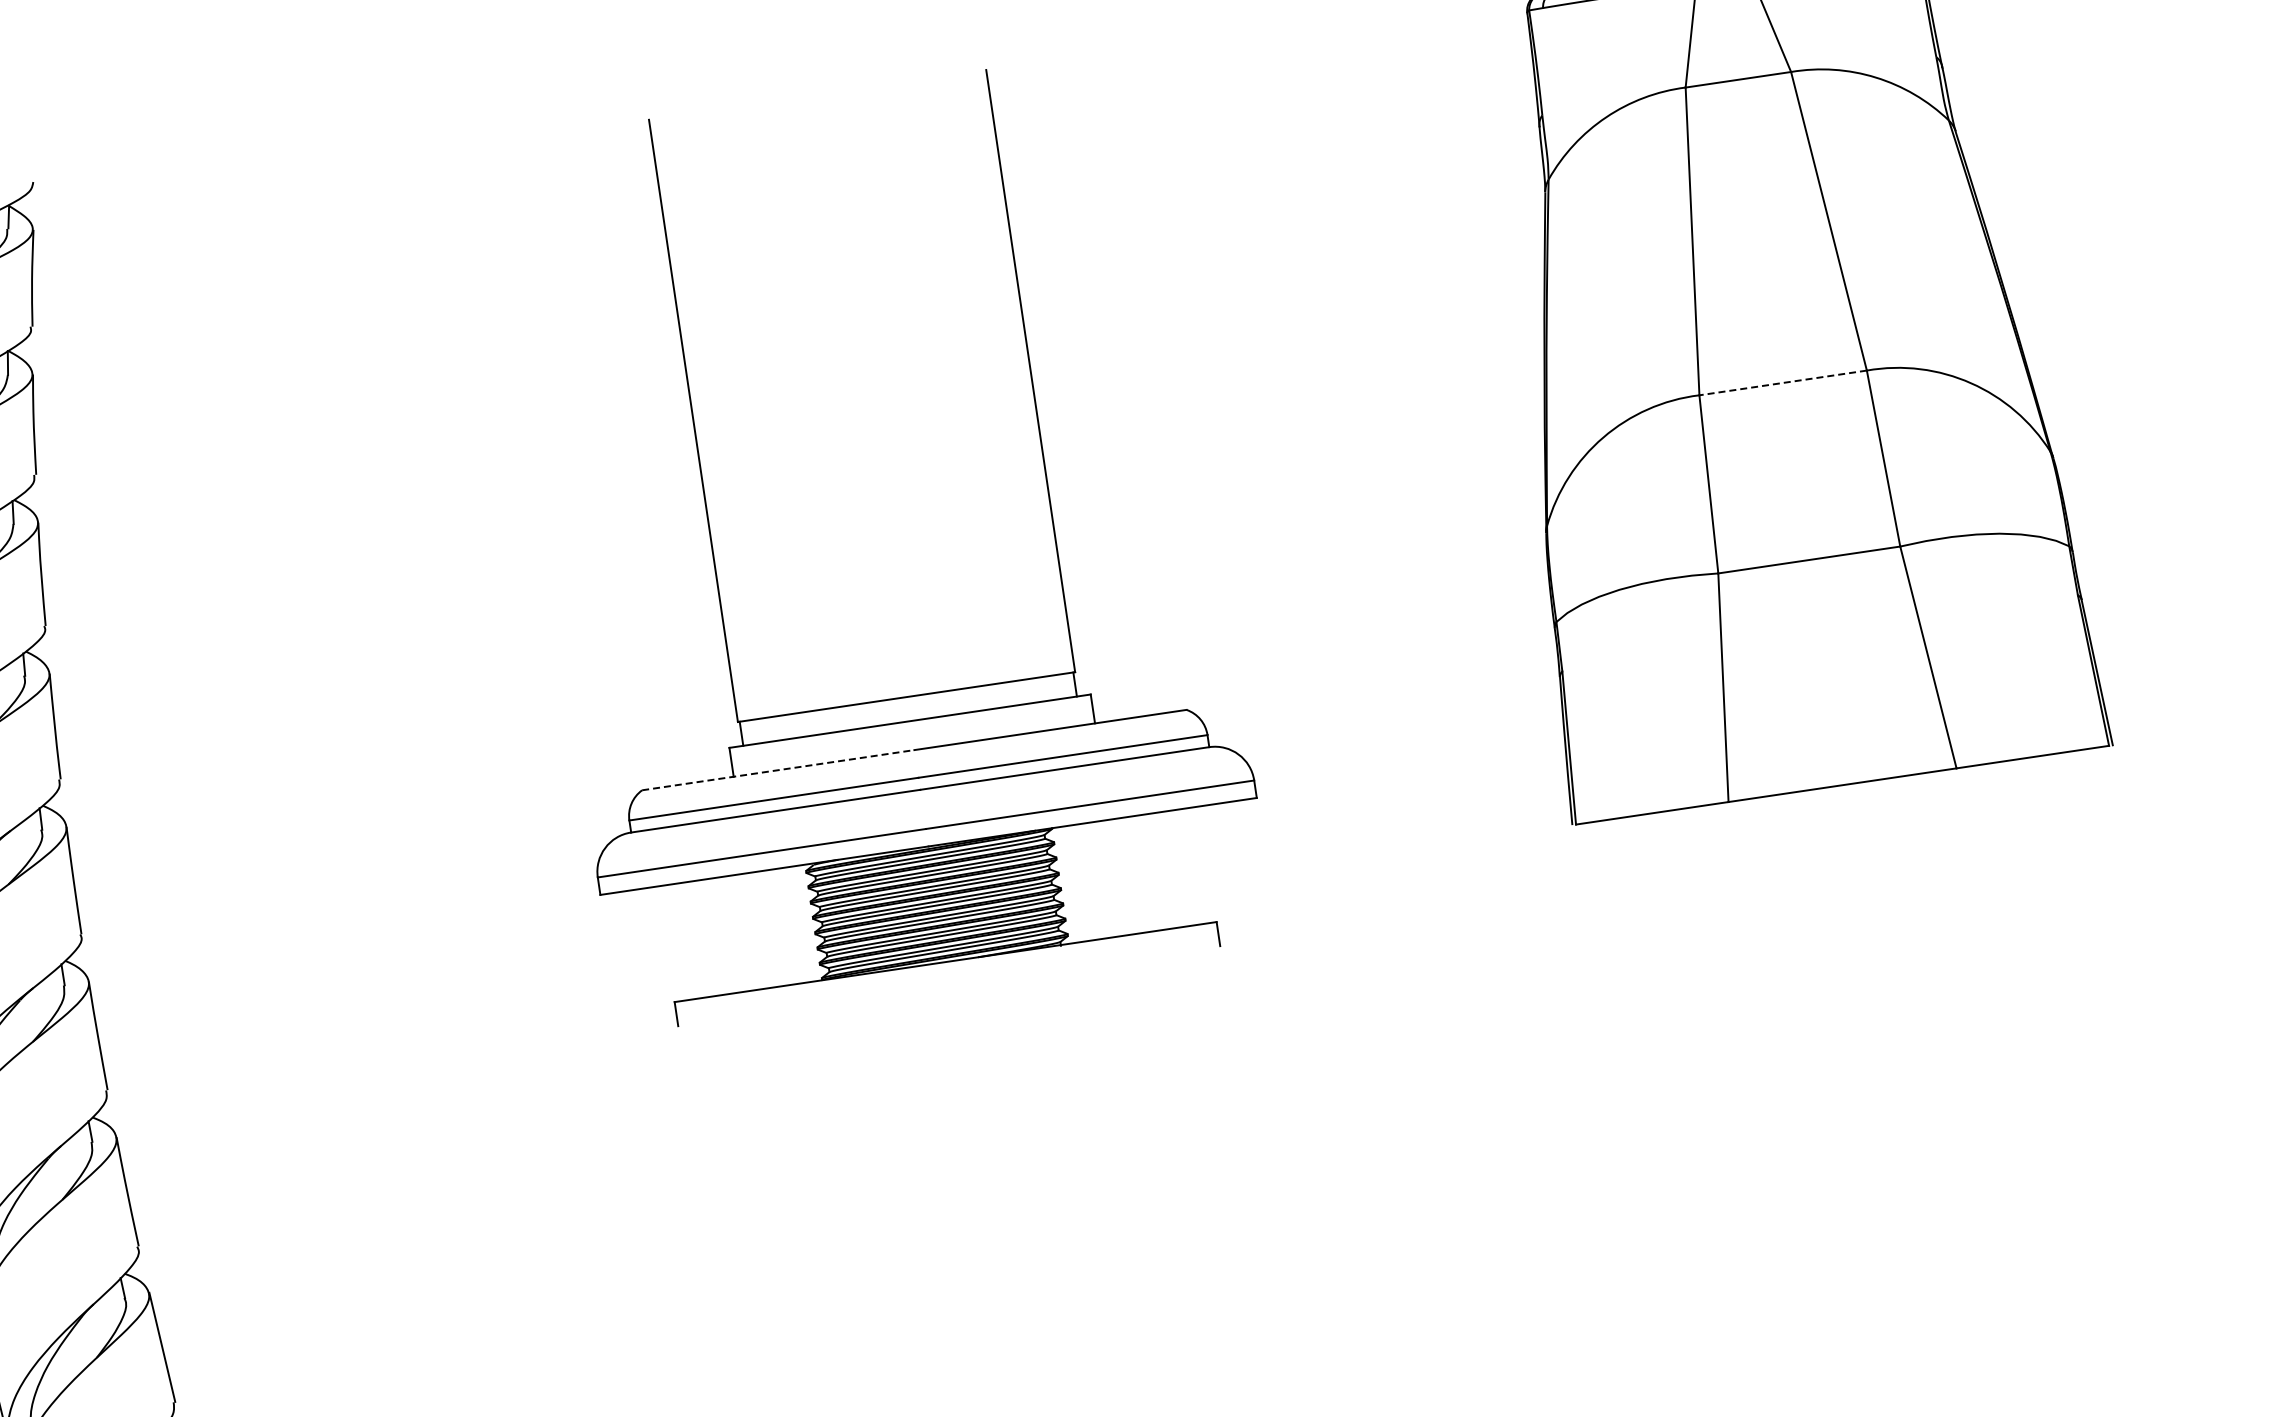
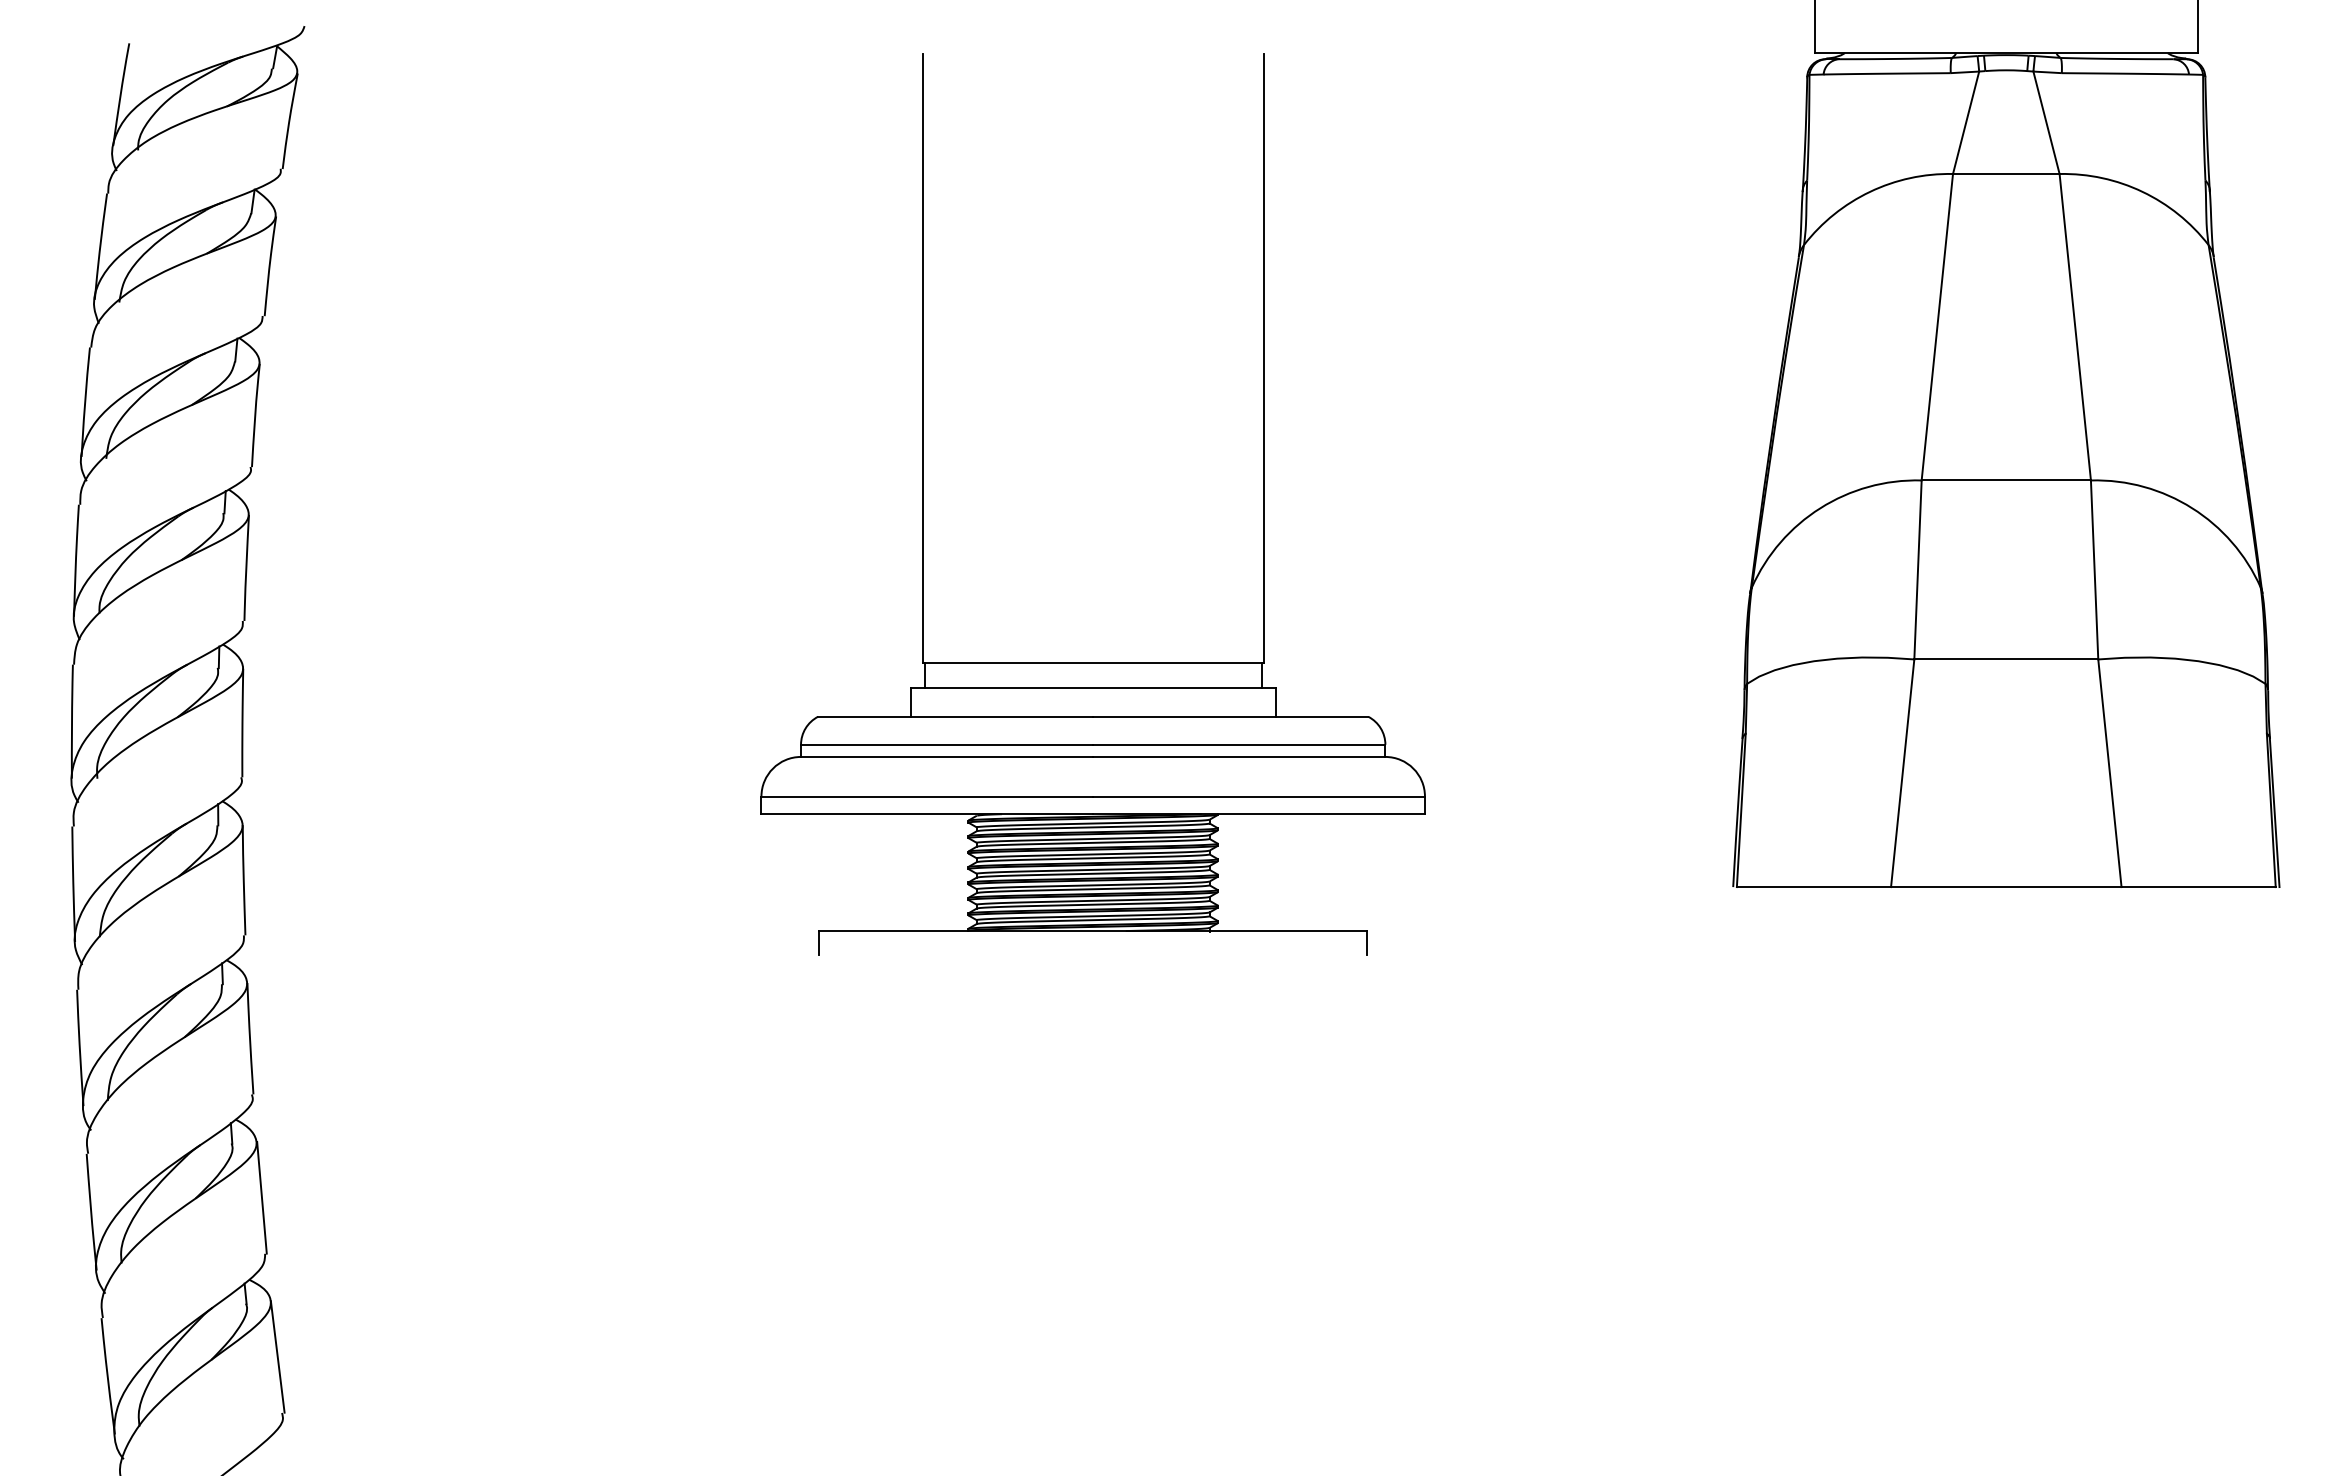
line: (1783, 382) -> (2006, 480), dashed -> solid
line: (778, 769) -> (955, 716), dashed -> solid

